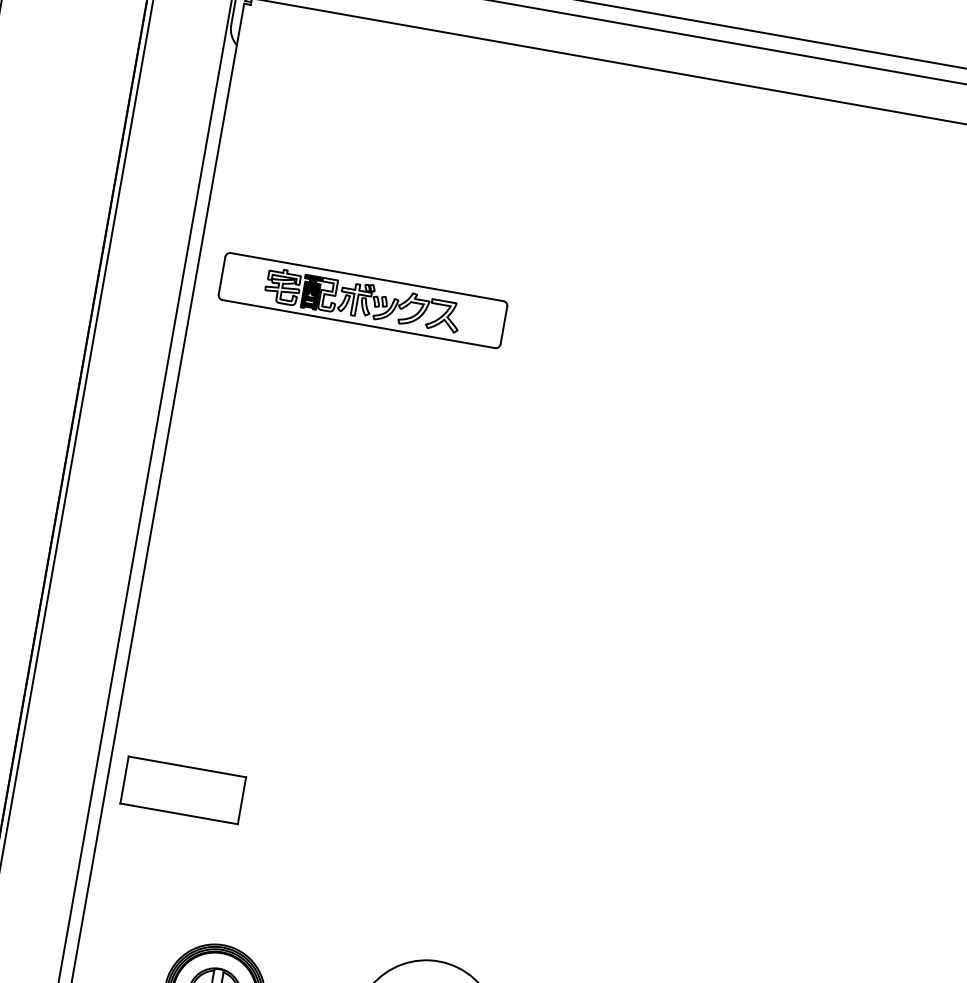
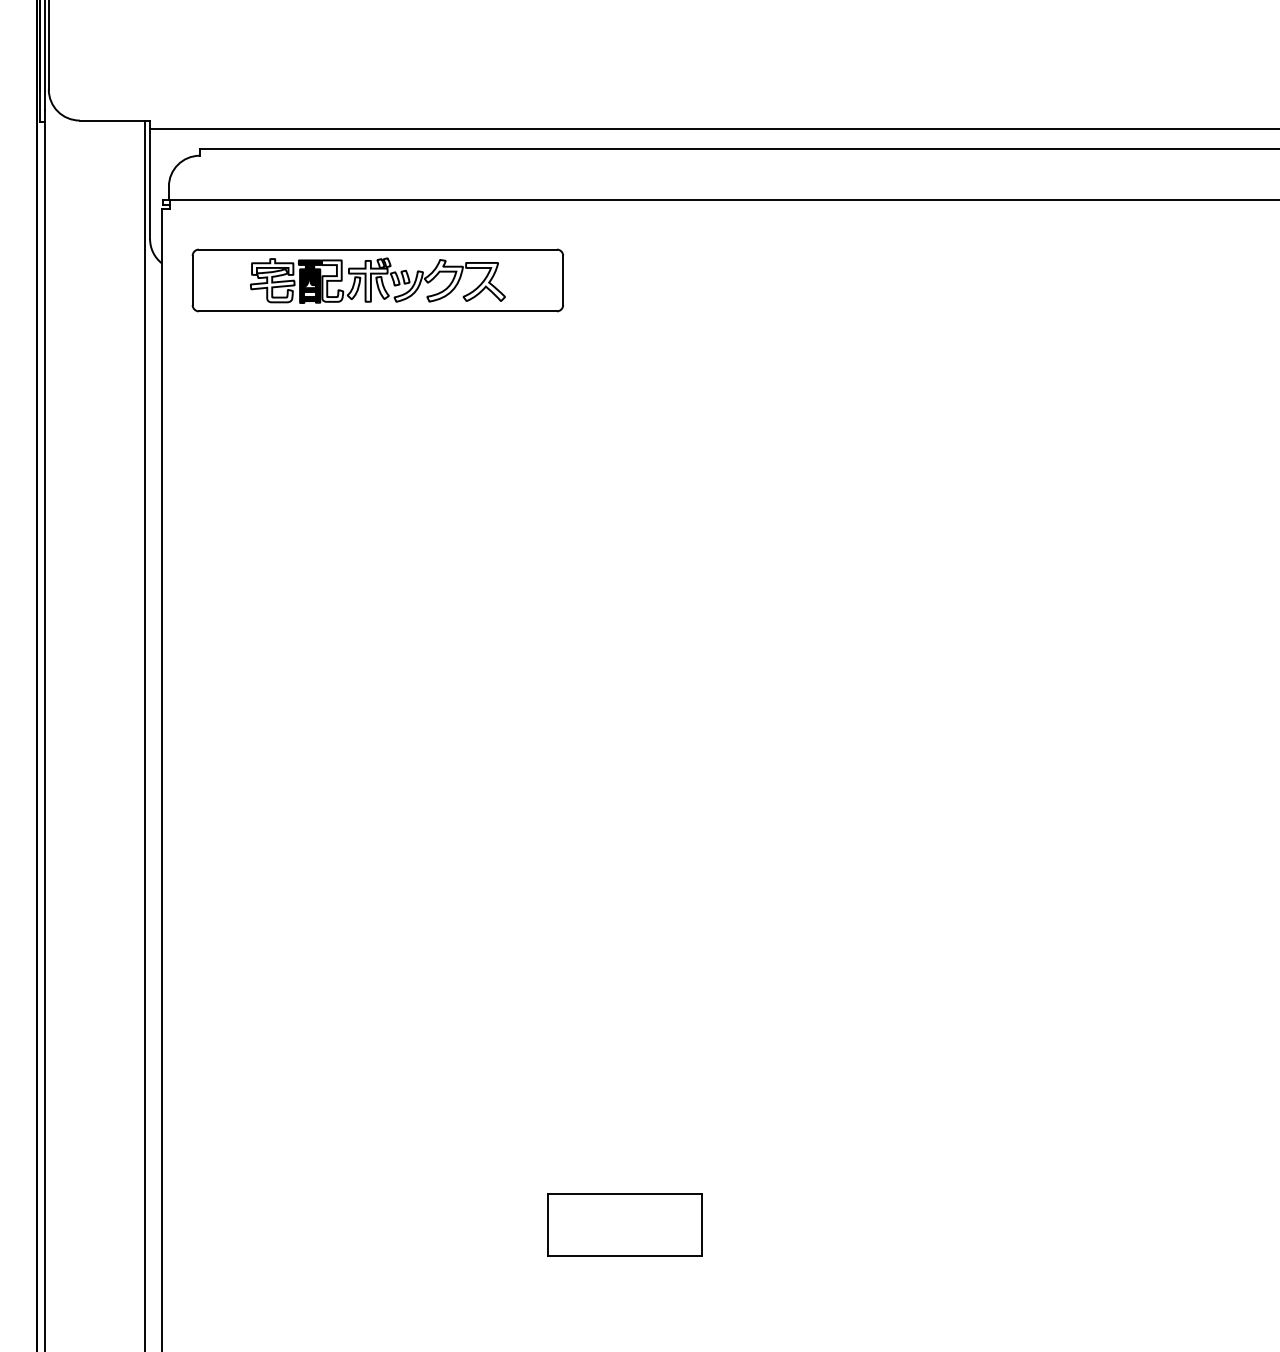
part: (362, 300) -> (377, 280), moved
part: (183, 789) -> (624, 1224), moved

